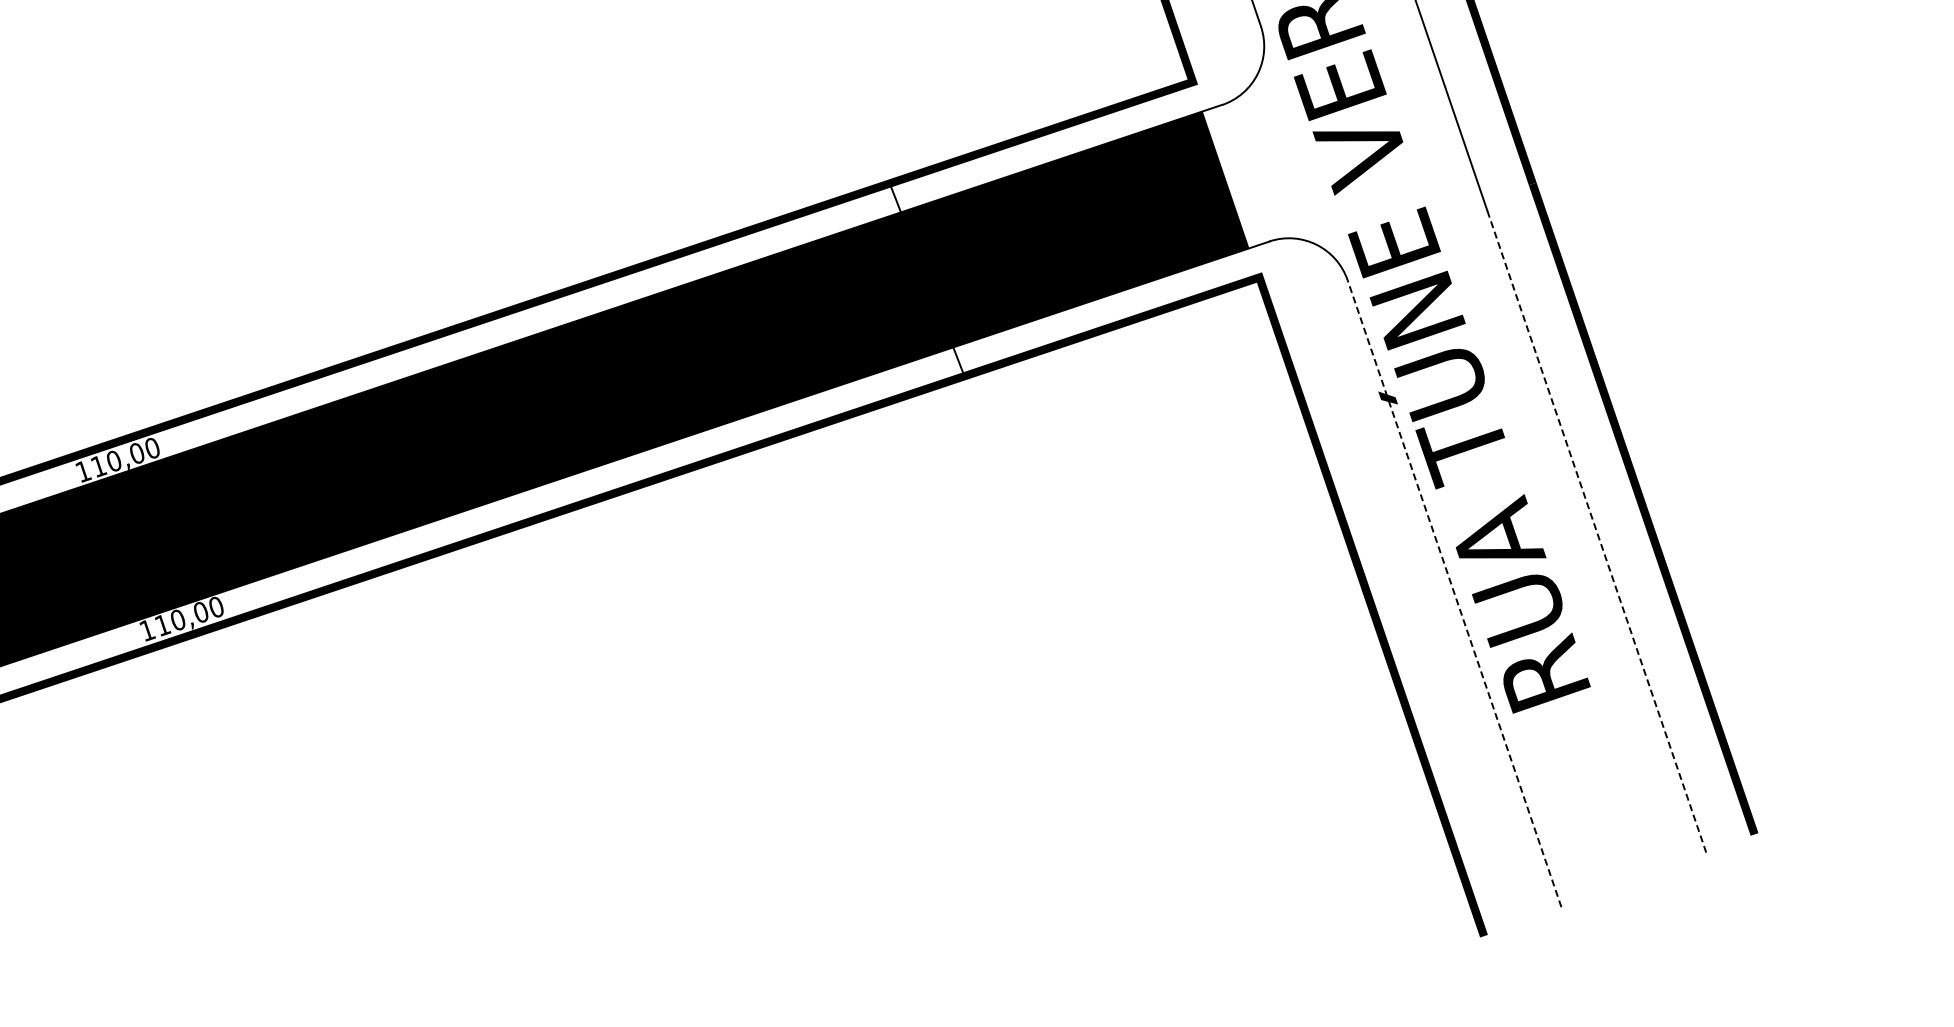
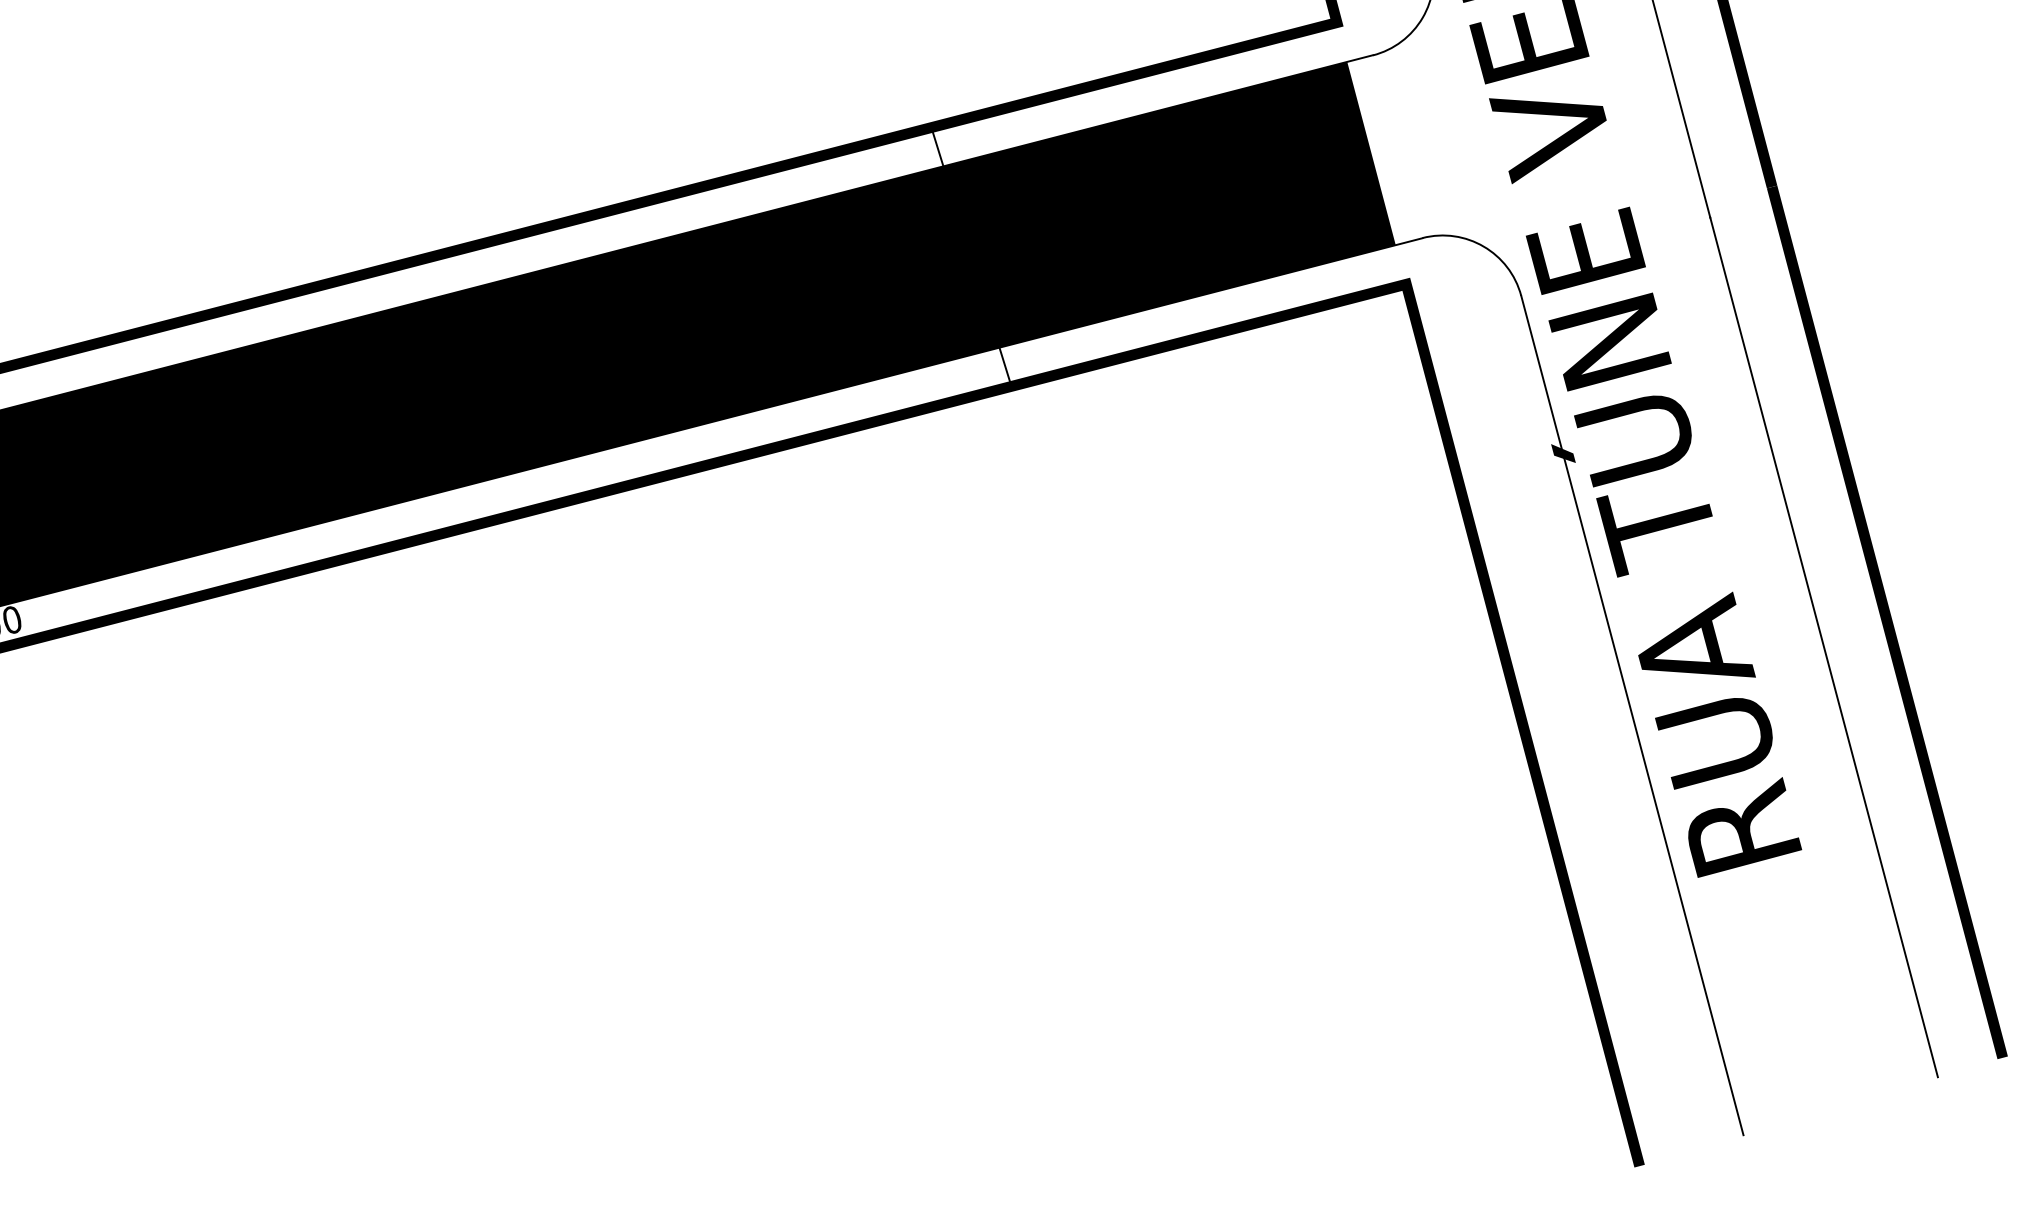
line: (1596, 531) -> (1823, 647), dashed -> solid
line: (1454, 593) -> (1632, 715), dashed -> solid

